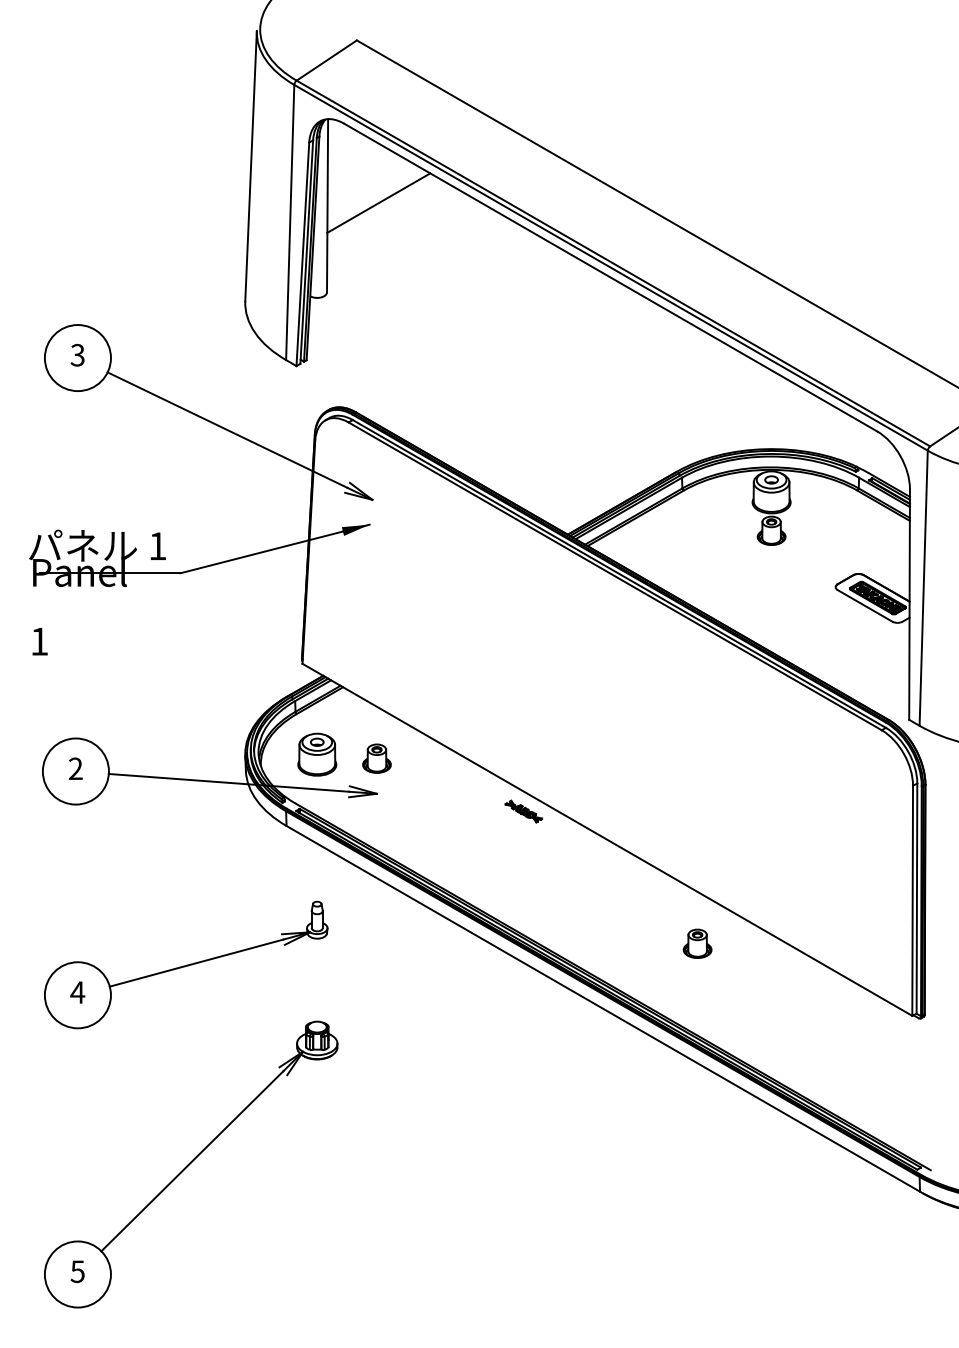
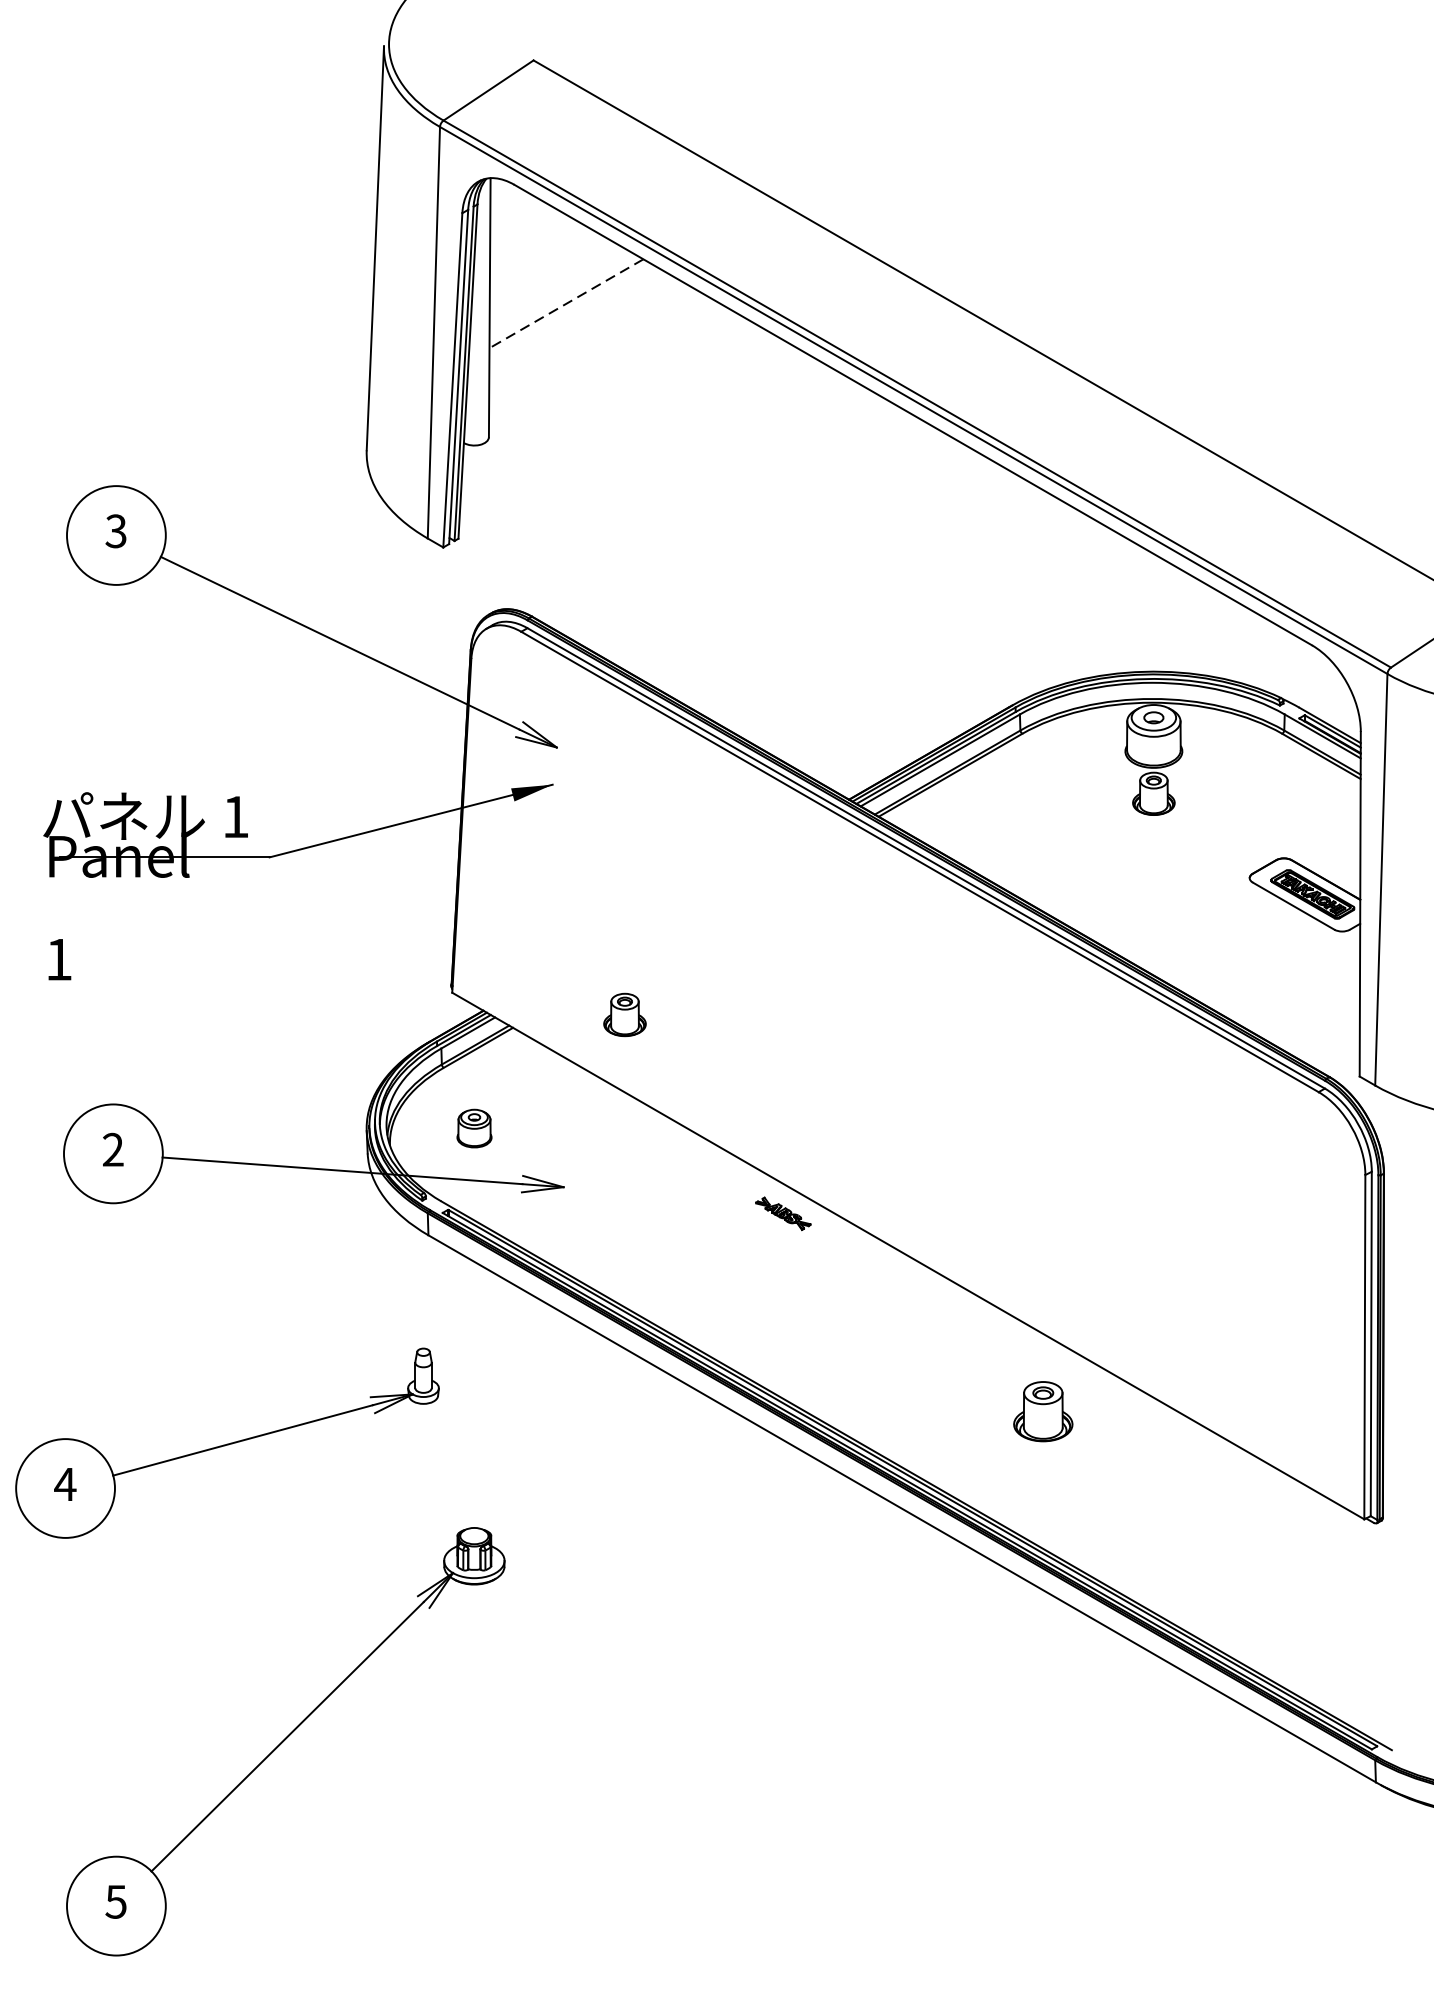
line: (378, 203) -> (565, 304), solid -> dashed
part: (317, 754) -> (474, 1128), size x0.6
part: (376, 758) -> (624, 1014), moved
part: (697, 943) -> (1043, 1411), size x1.4
part: (186, 964) -> (227, 1442), moved

